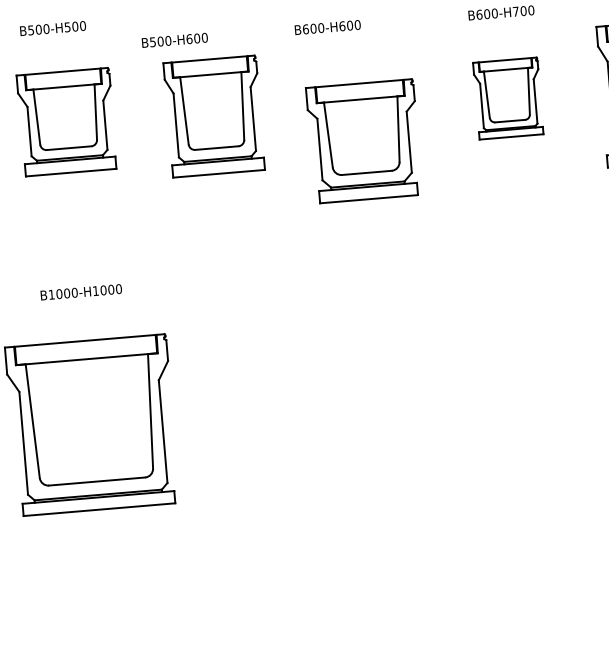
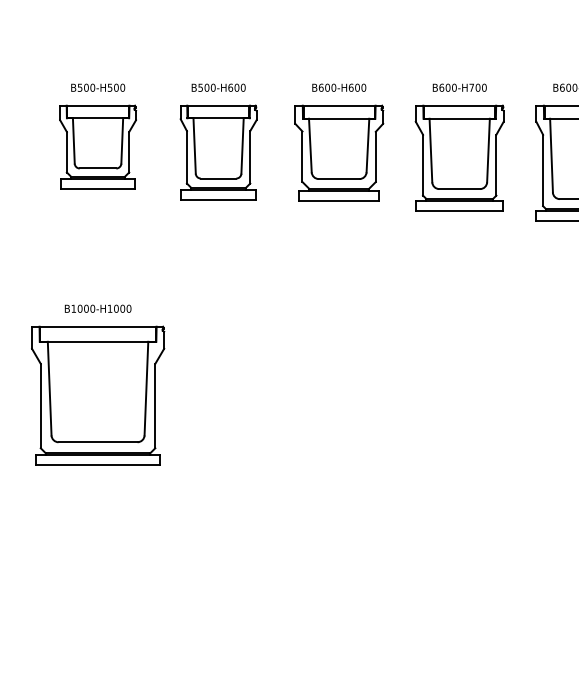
text: (328, 27) -> (339, 87), moved
text: (53, 28) -> (98, 87), moved
text: (174, 40) -> (218, 87), moved
part: (508, 97) -> (459, 157), size x1.67
part: (364, 140) -> (339, 152), moved
text: (80, 291) -> (97, 308), moved

